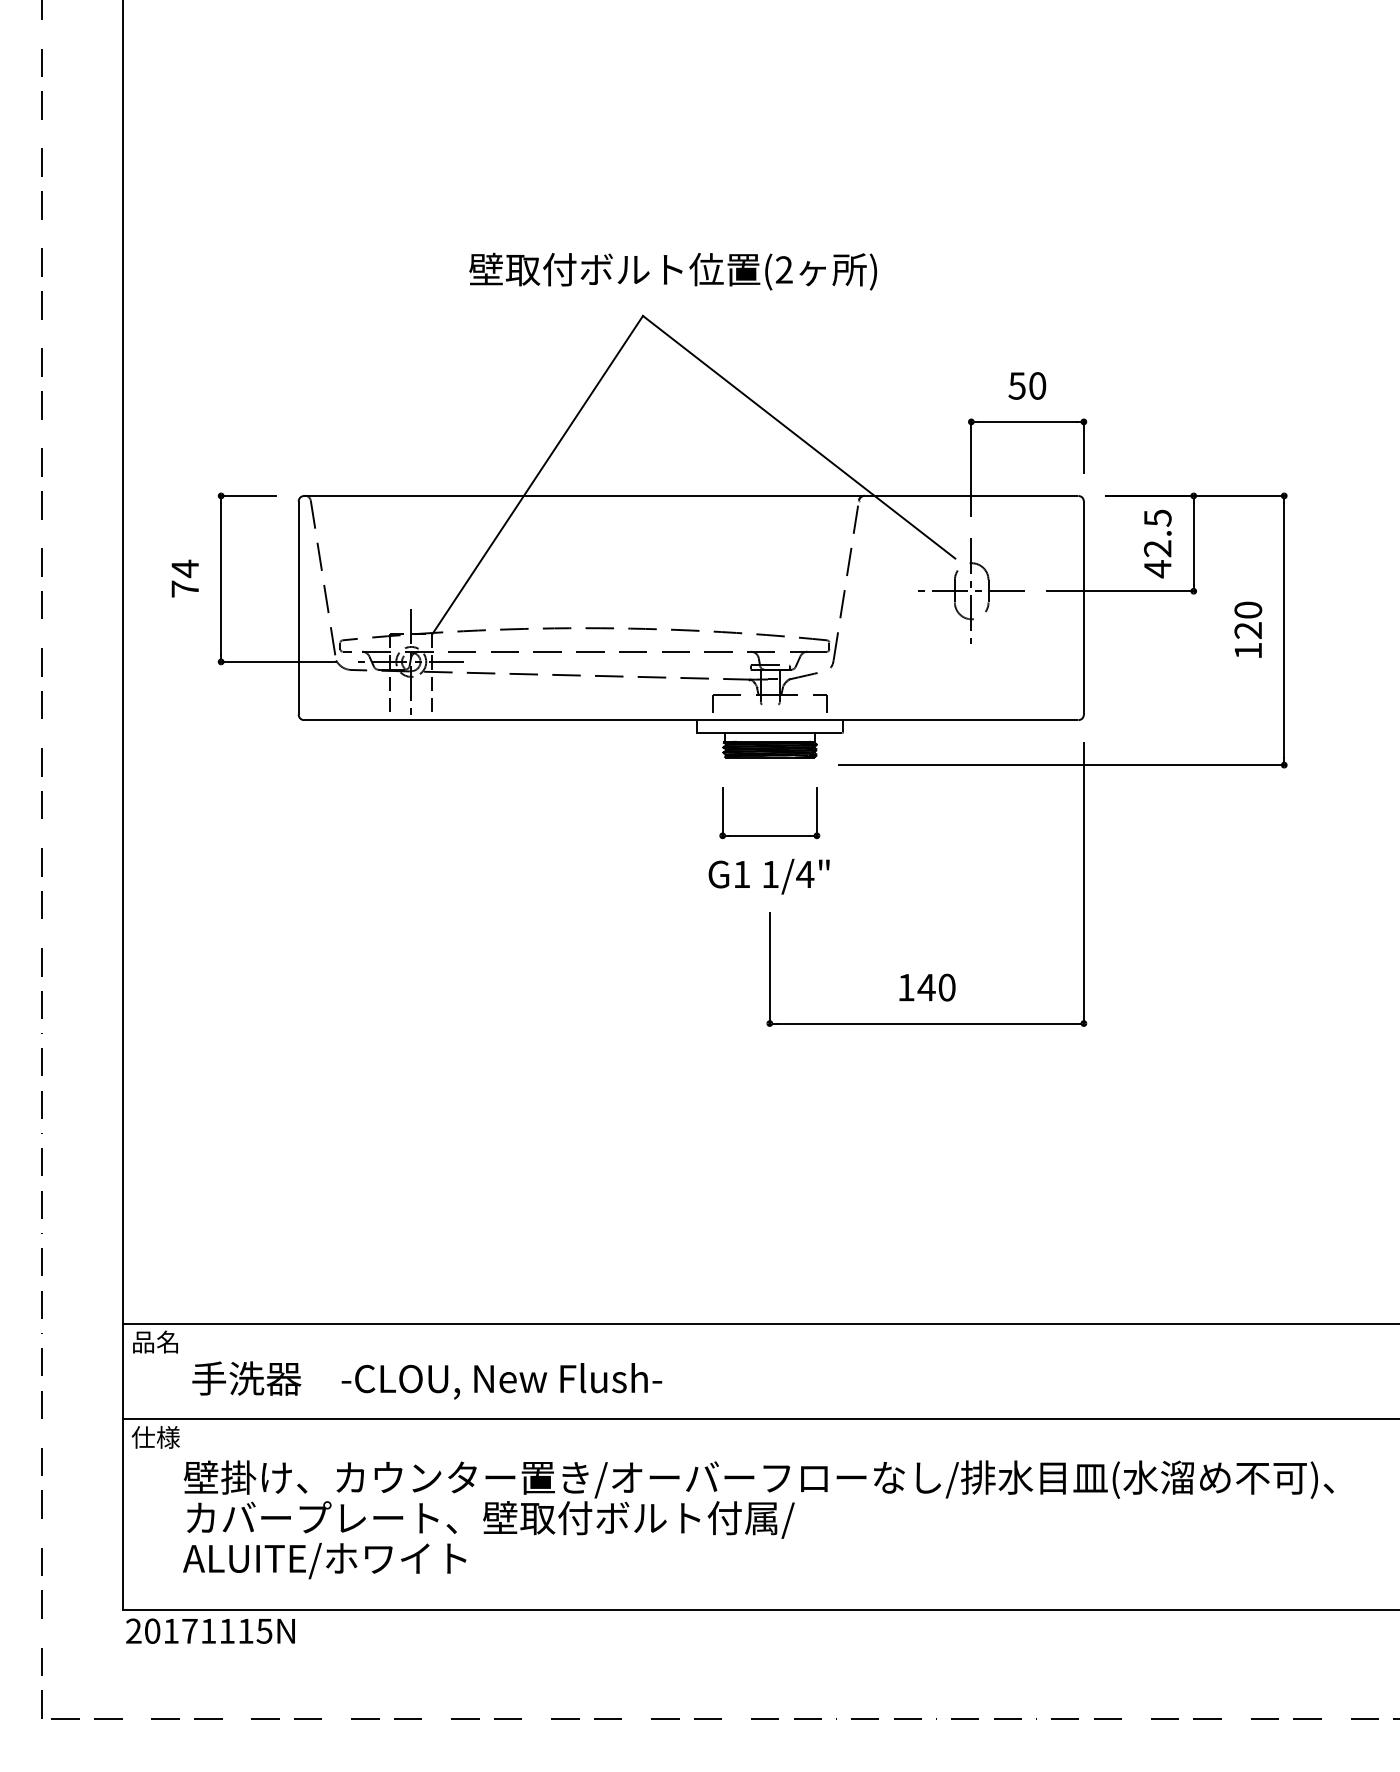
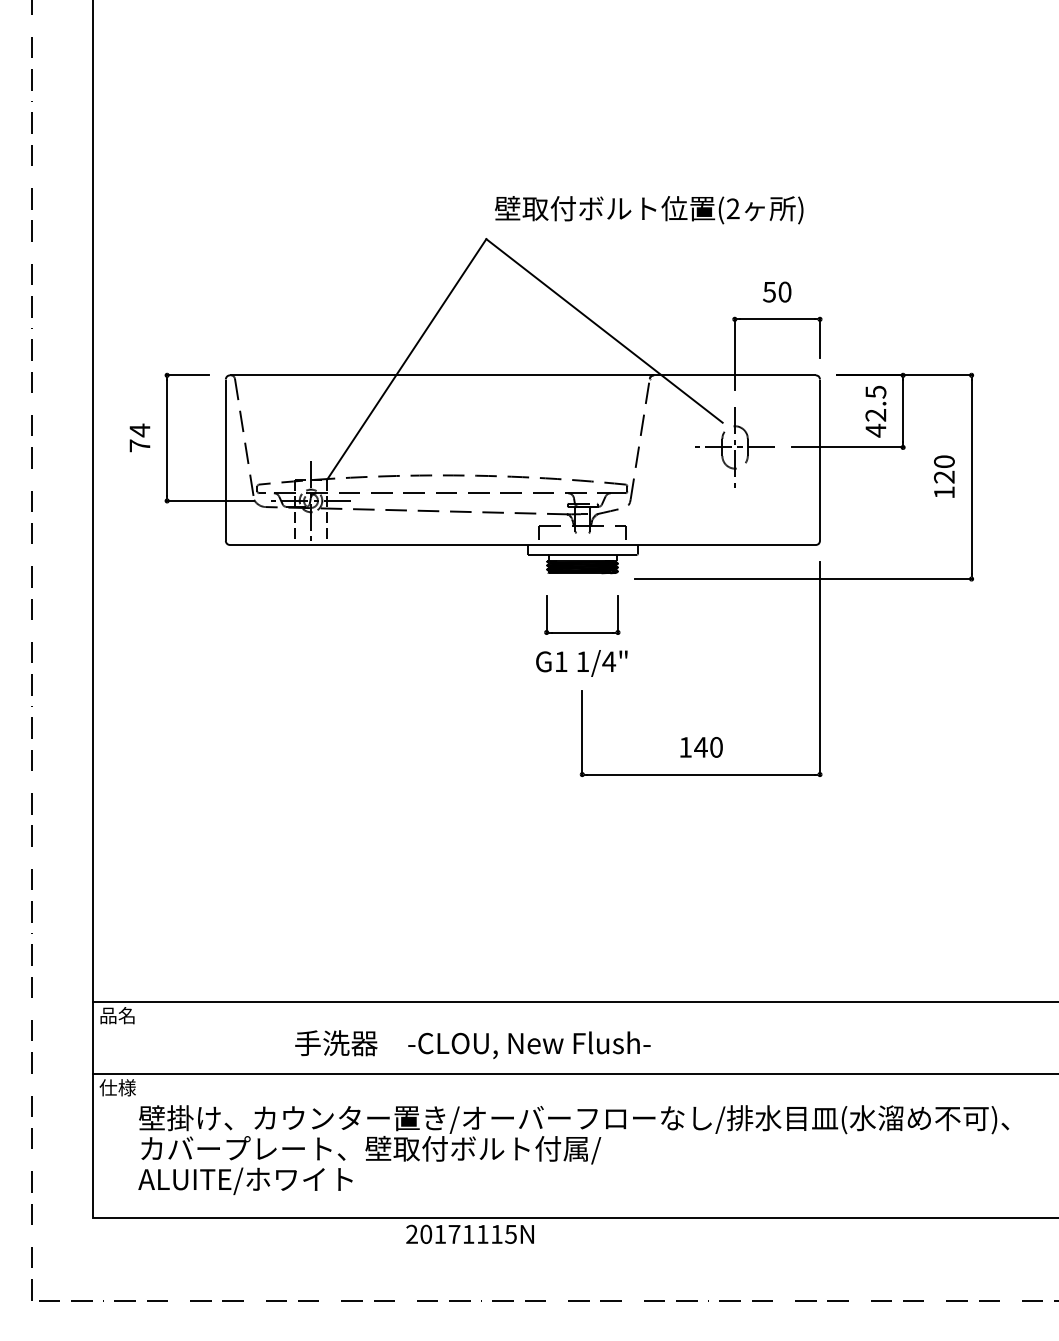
text: (672, 271) -> (648, 210), moved
text: (427, 1380) -> (473, 1044), moved
text: (210, 1630) -> (470, 1233), moved

